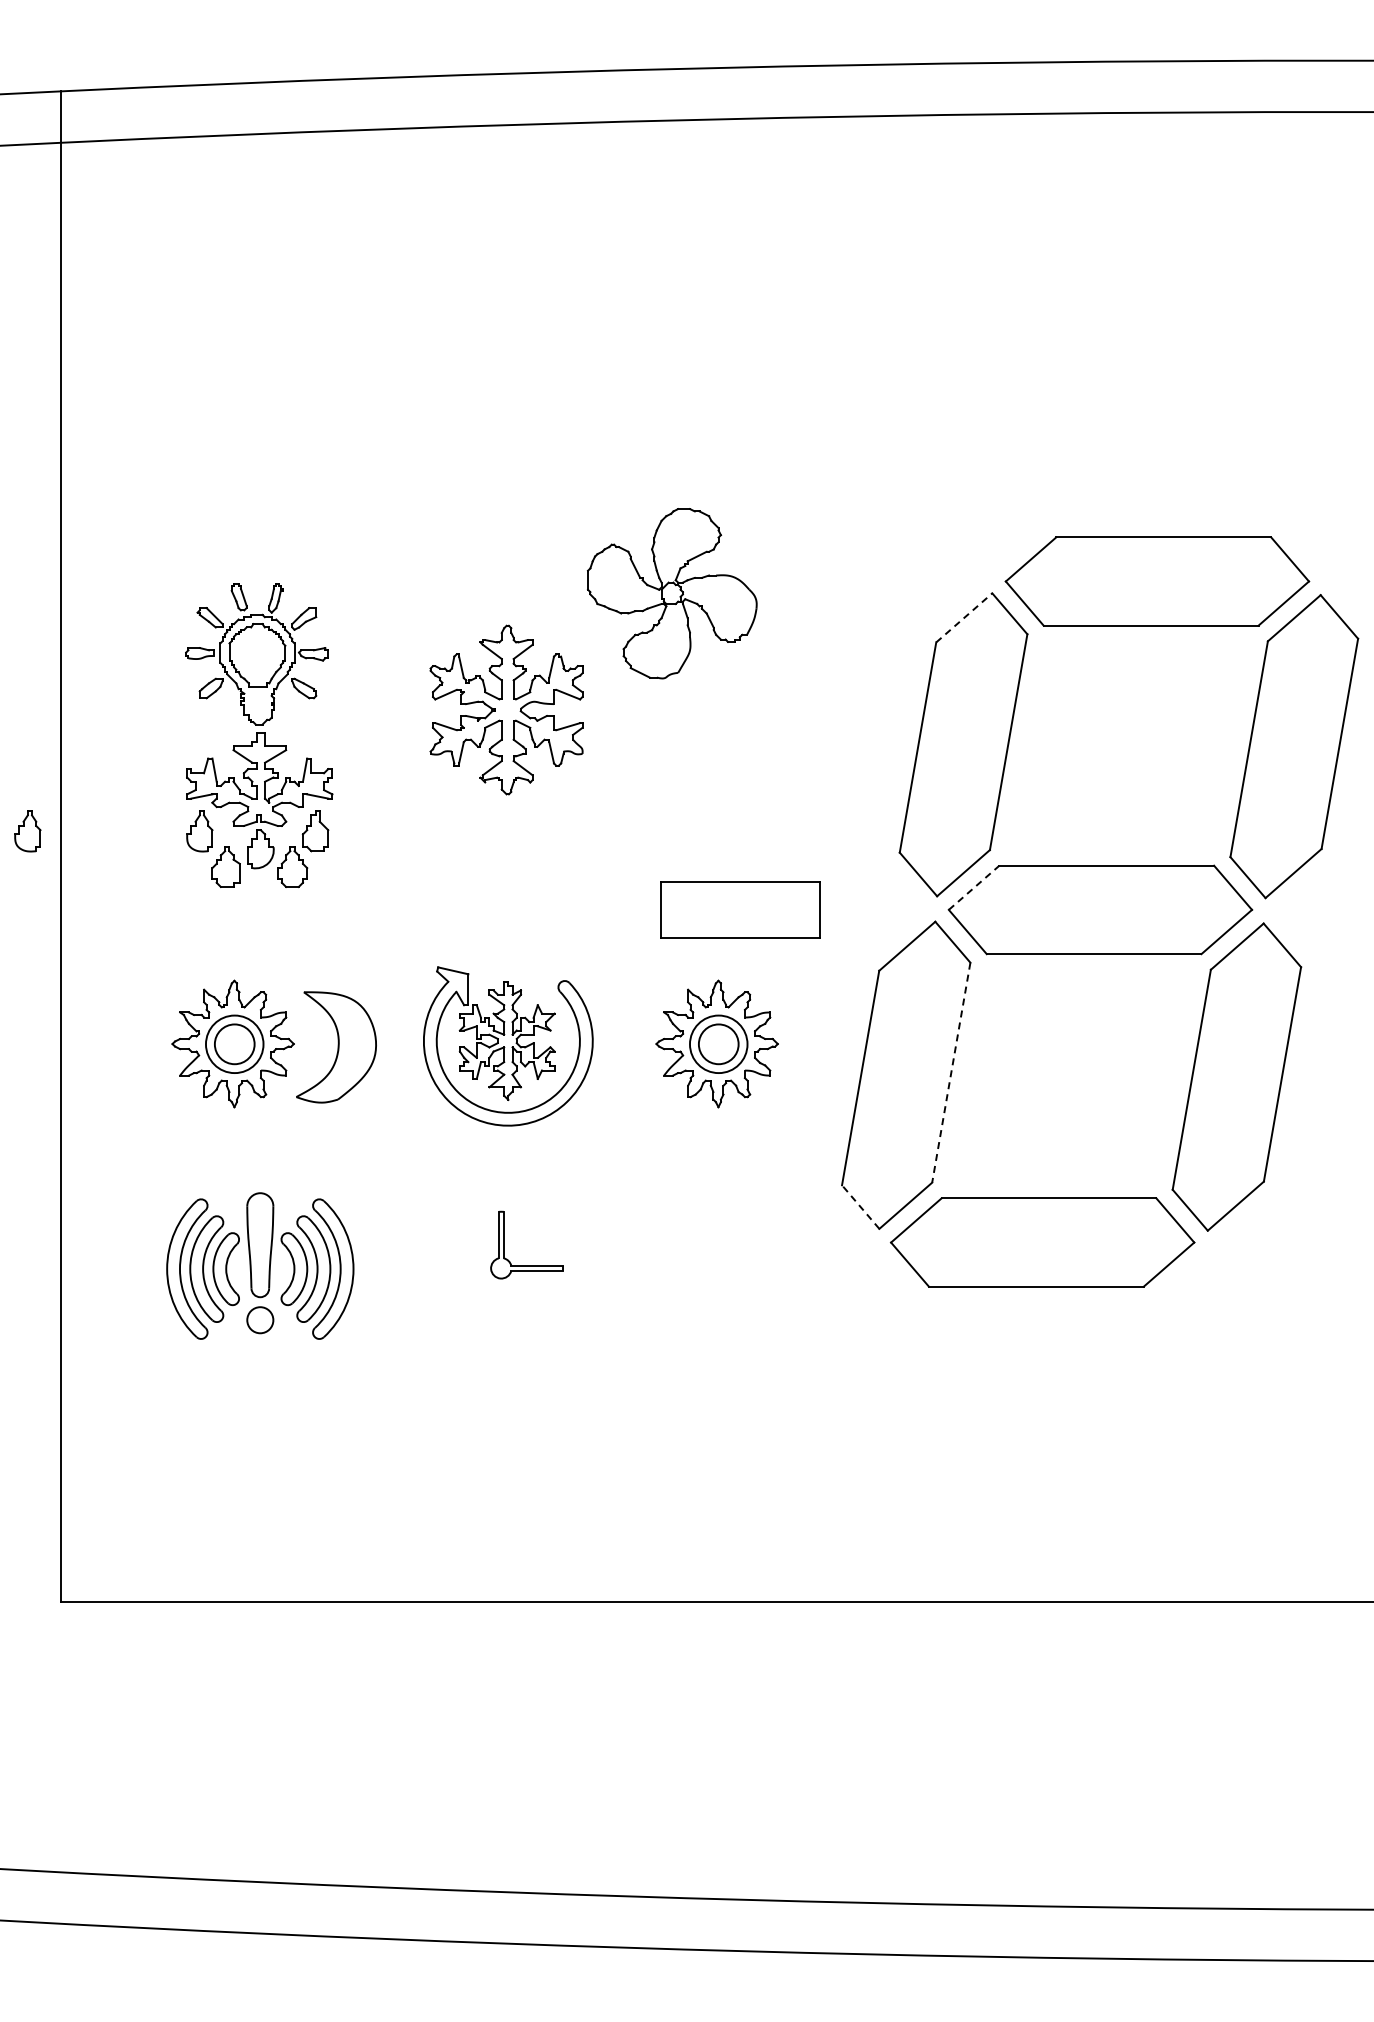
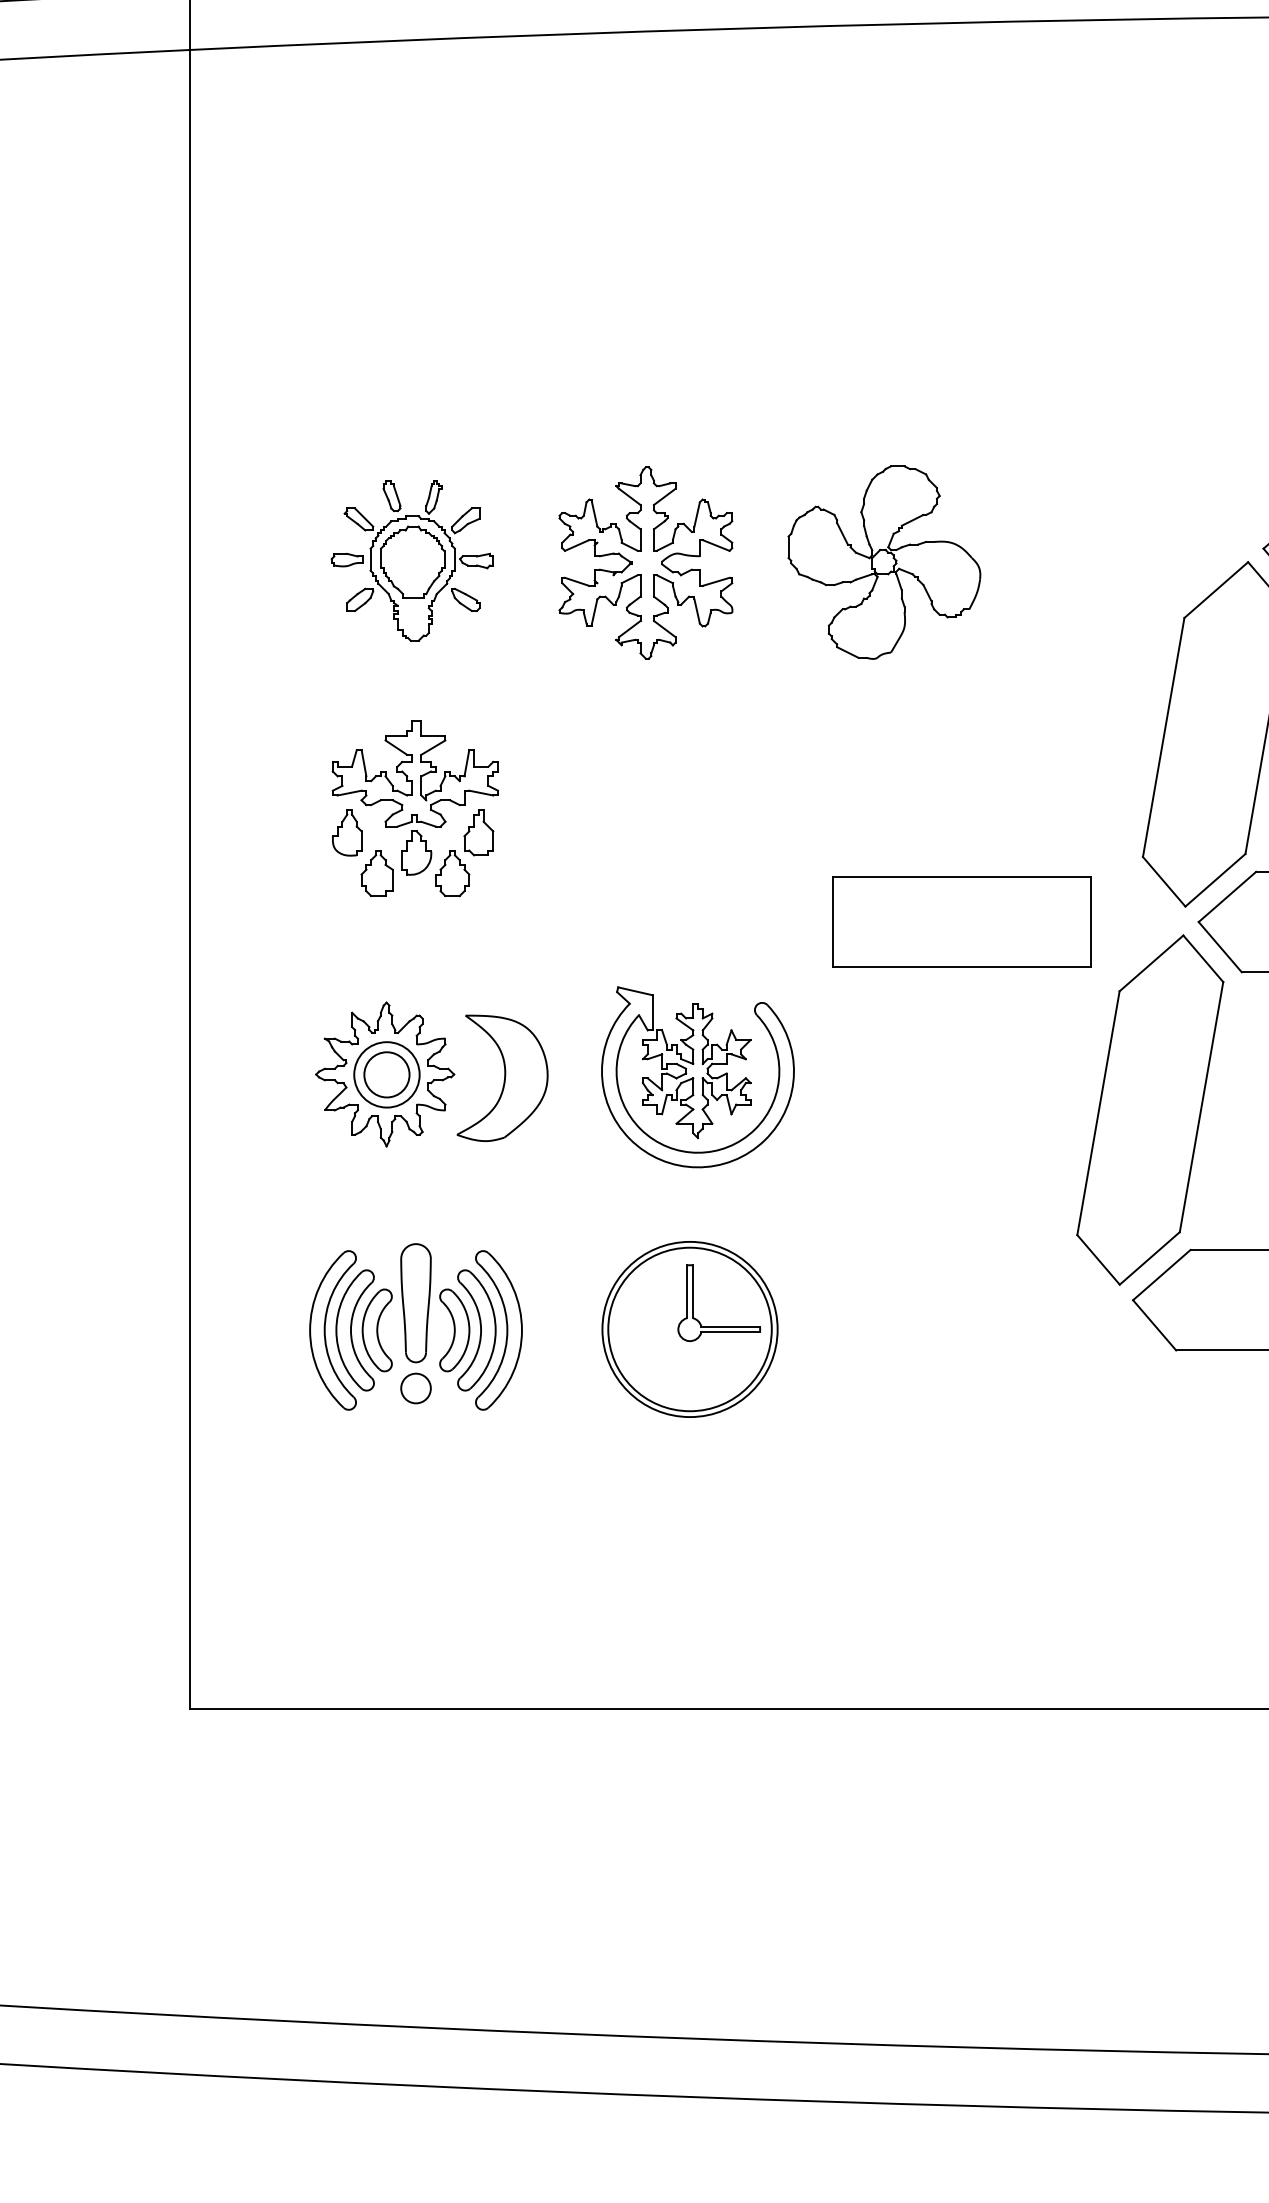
line: (964, 617) -> (1216, 589), dashed -> solid
part: (256, 654) -> (411, 561), moved
part: (506, 709) -> (645, 562), moved
part: (27, 831) -> (151, 832), removed
line: (974, 887) -> (1227, 896), dashed -> solid
part: (740, 909) -> (961, 921), size x1.43
part: (716, 1043) -> (934, 1073), removed
line: (951, 1072) -> (1201, 1106), dashed -> solid
line: (860, 1207) -> (1098, 1260), dashed -> solid
part: (501, 1268) -> (690, 1329), added

